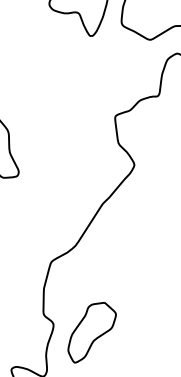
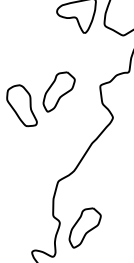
part: (51, 125) -> (58, 91), added

